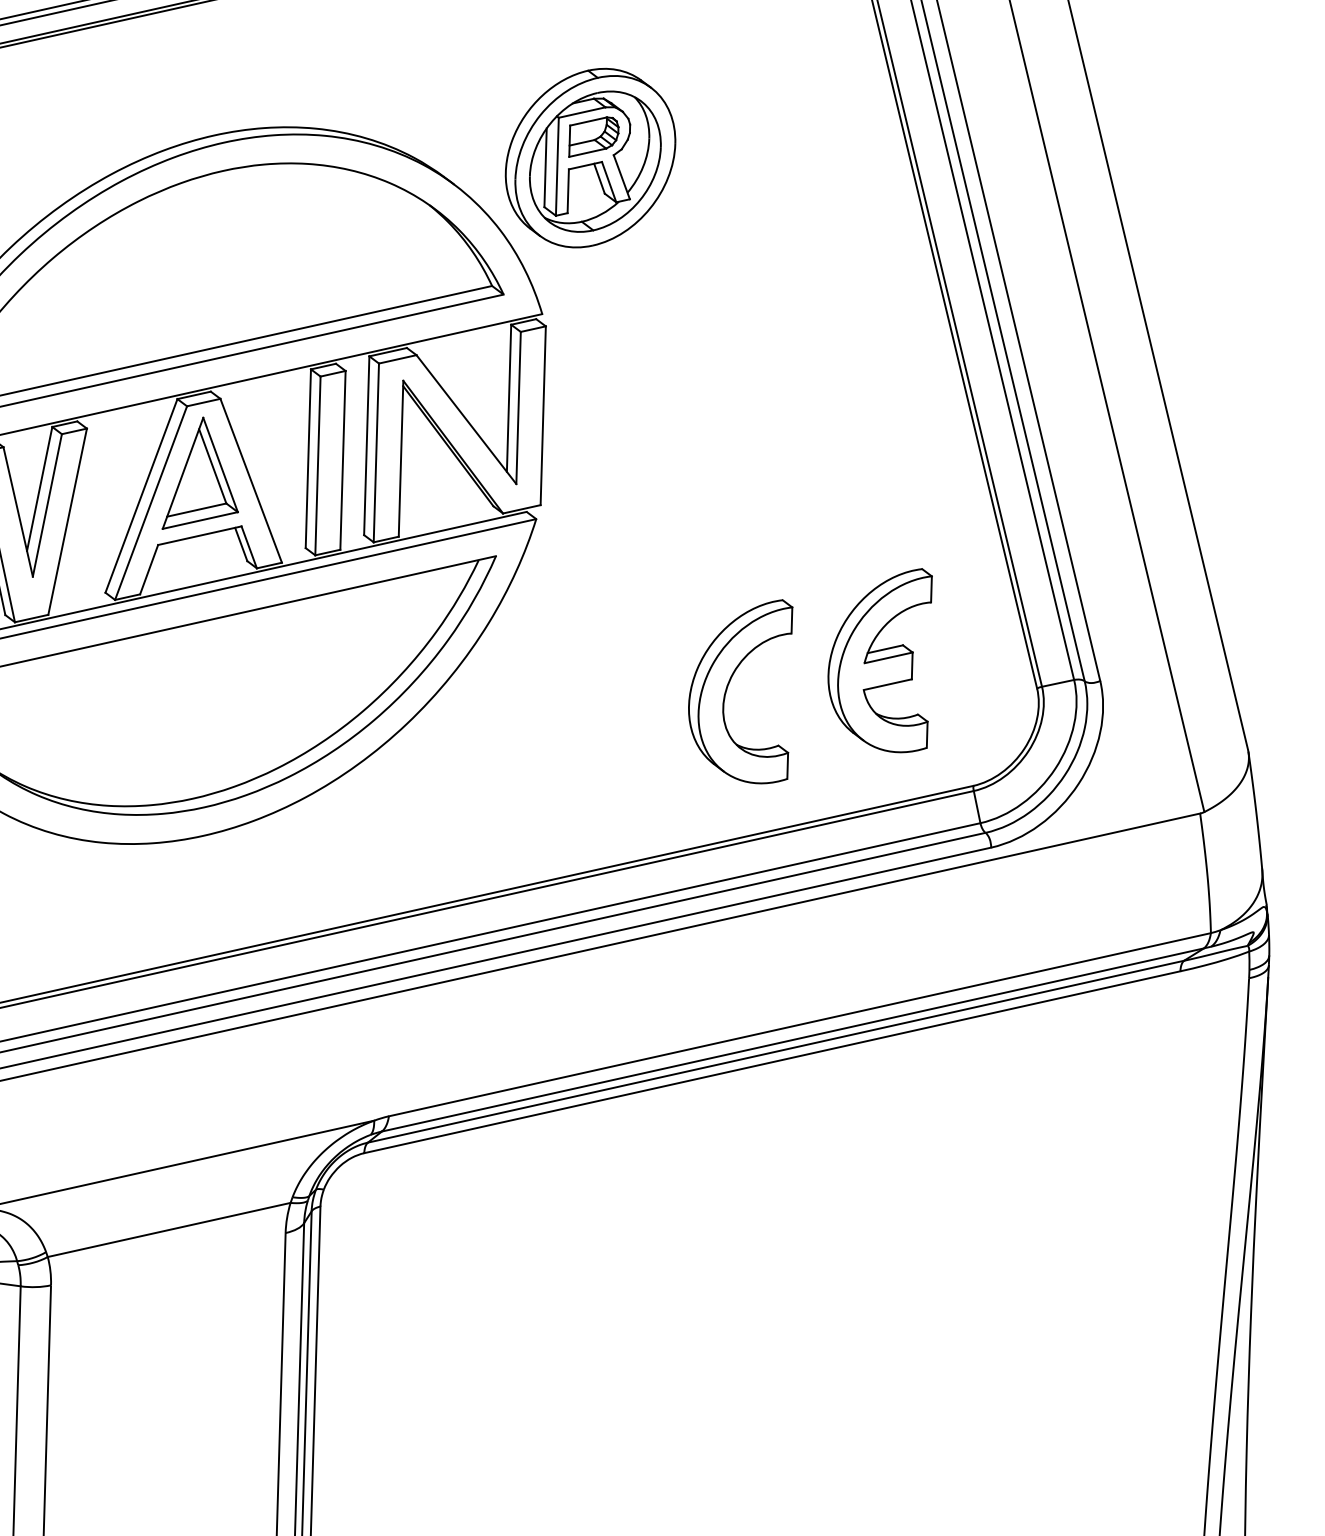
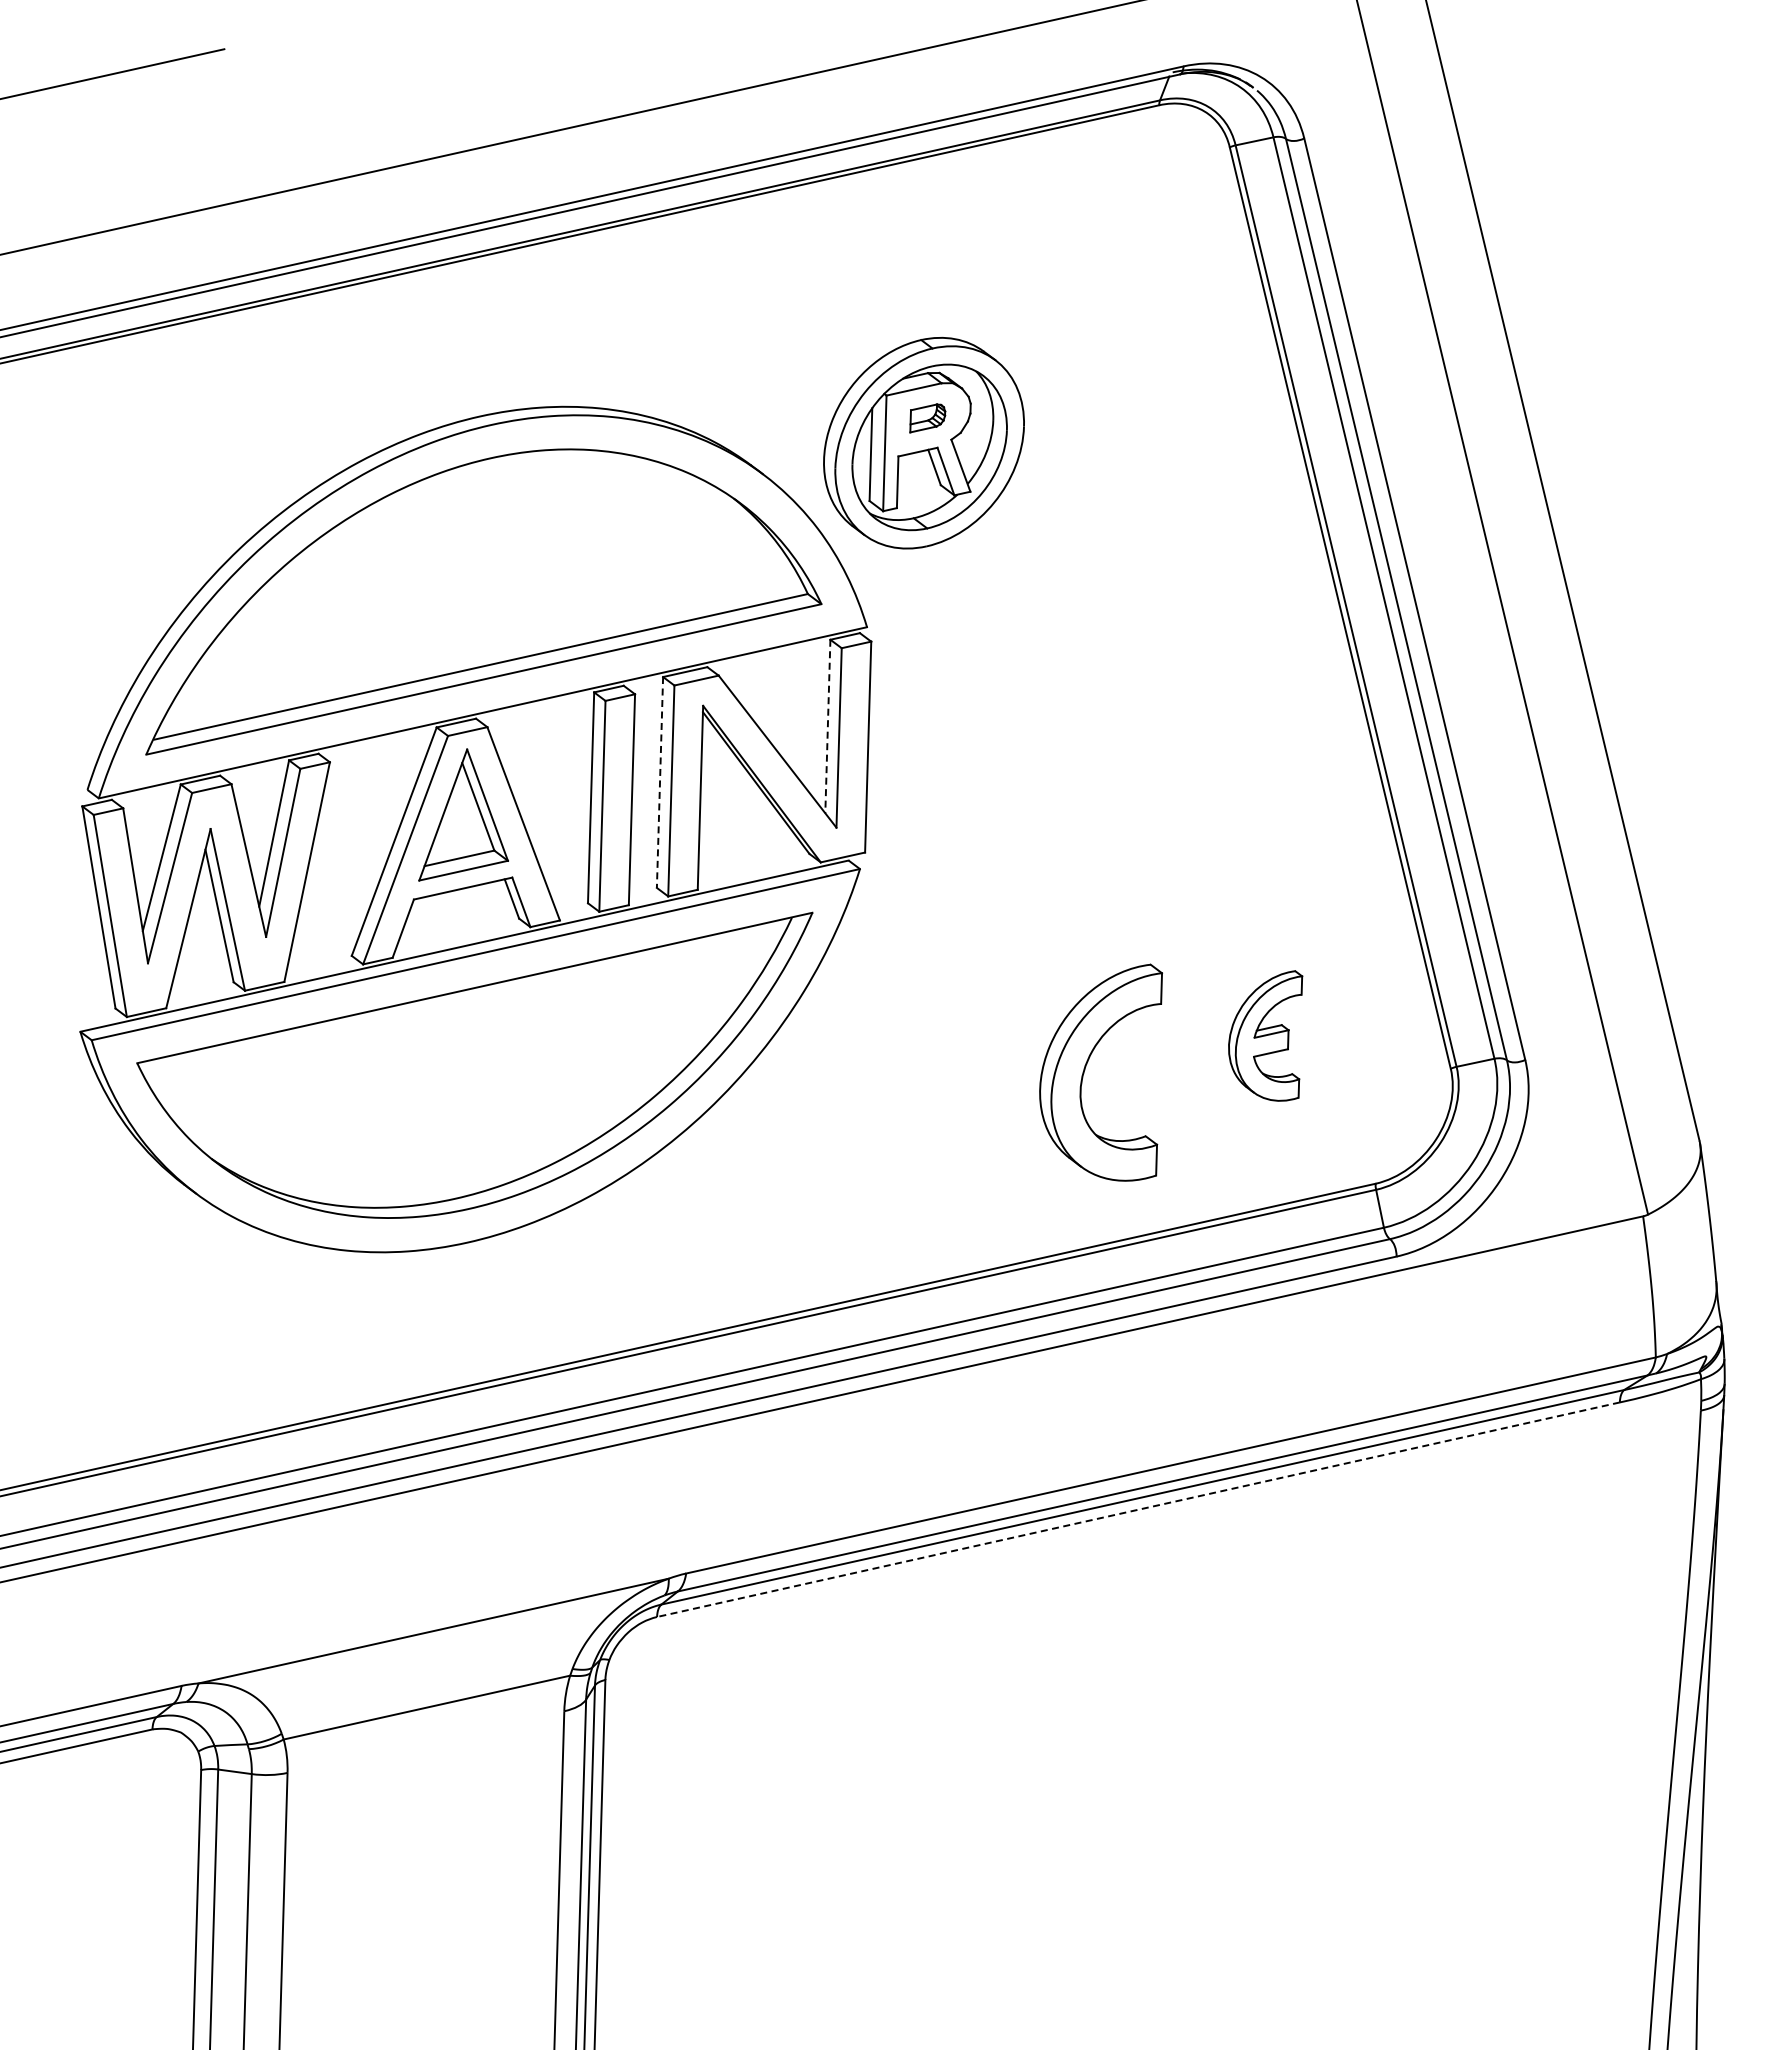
part: (593, 137) -> (927, 418), size x0.6
line: (508, 398) -> (827, 726), solid -> dashed
line: (366, 445) -> (659, 782), solid -> dashed
part: (880, 660) -> (1265, 1035), size x0.6
line: (771, 1062) -> (1137, 1509), solid -> dashed

